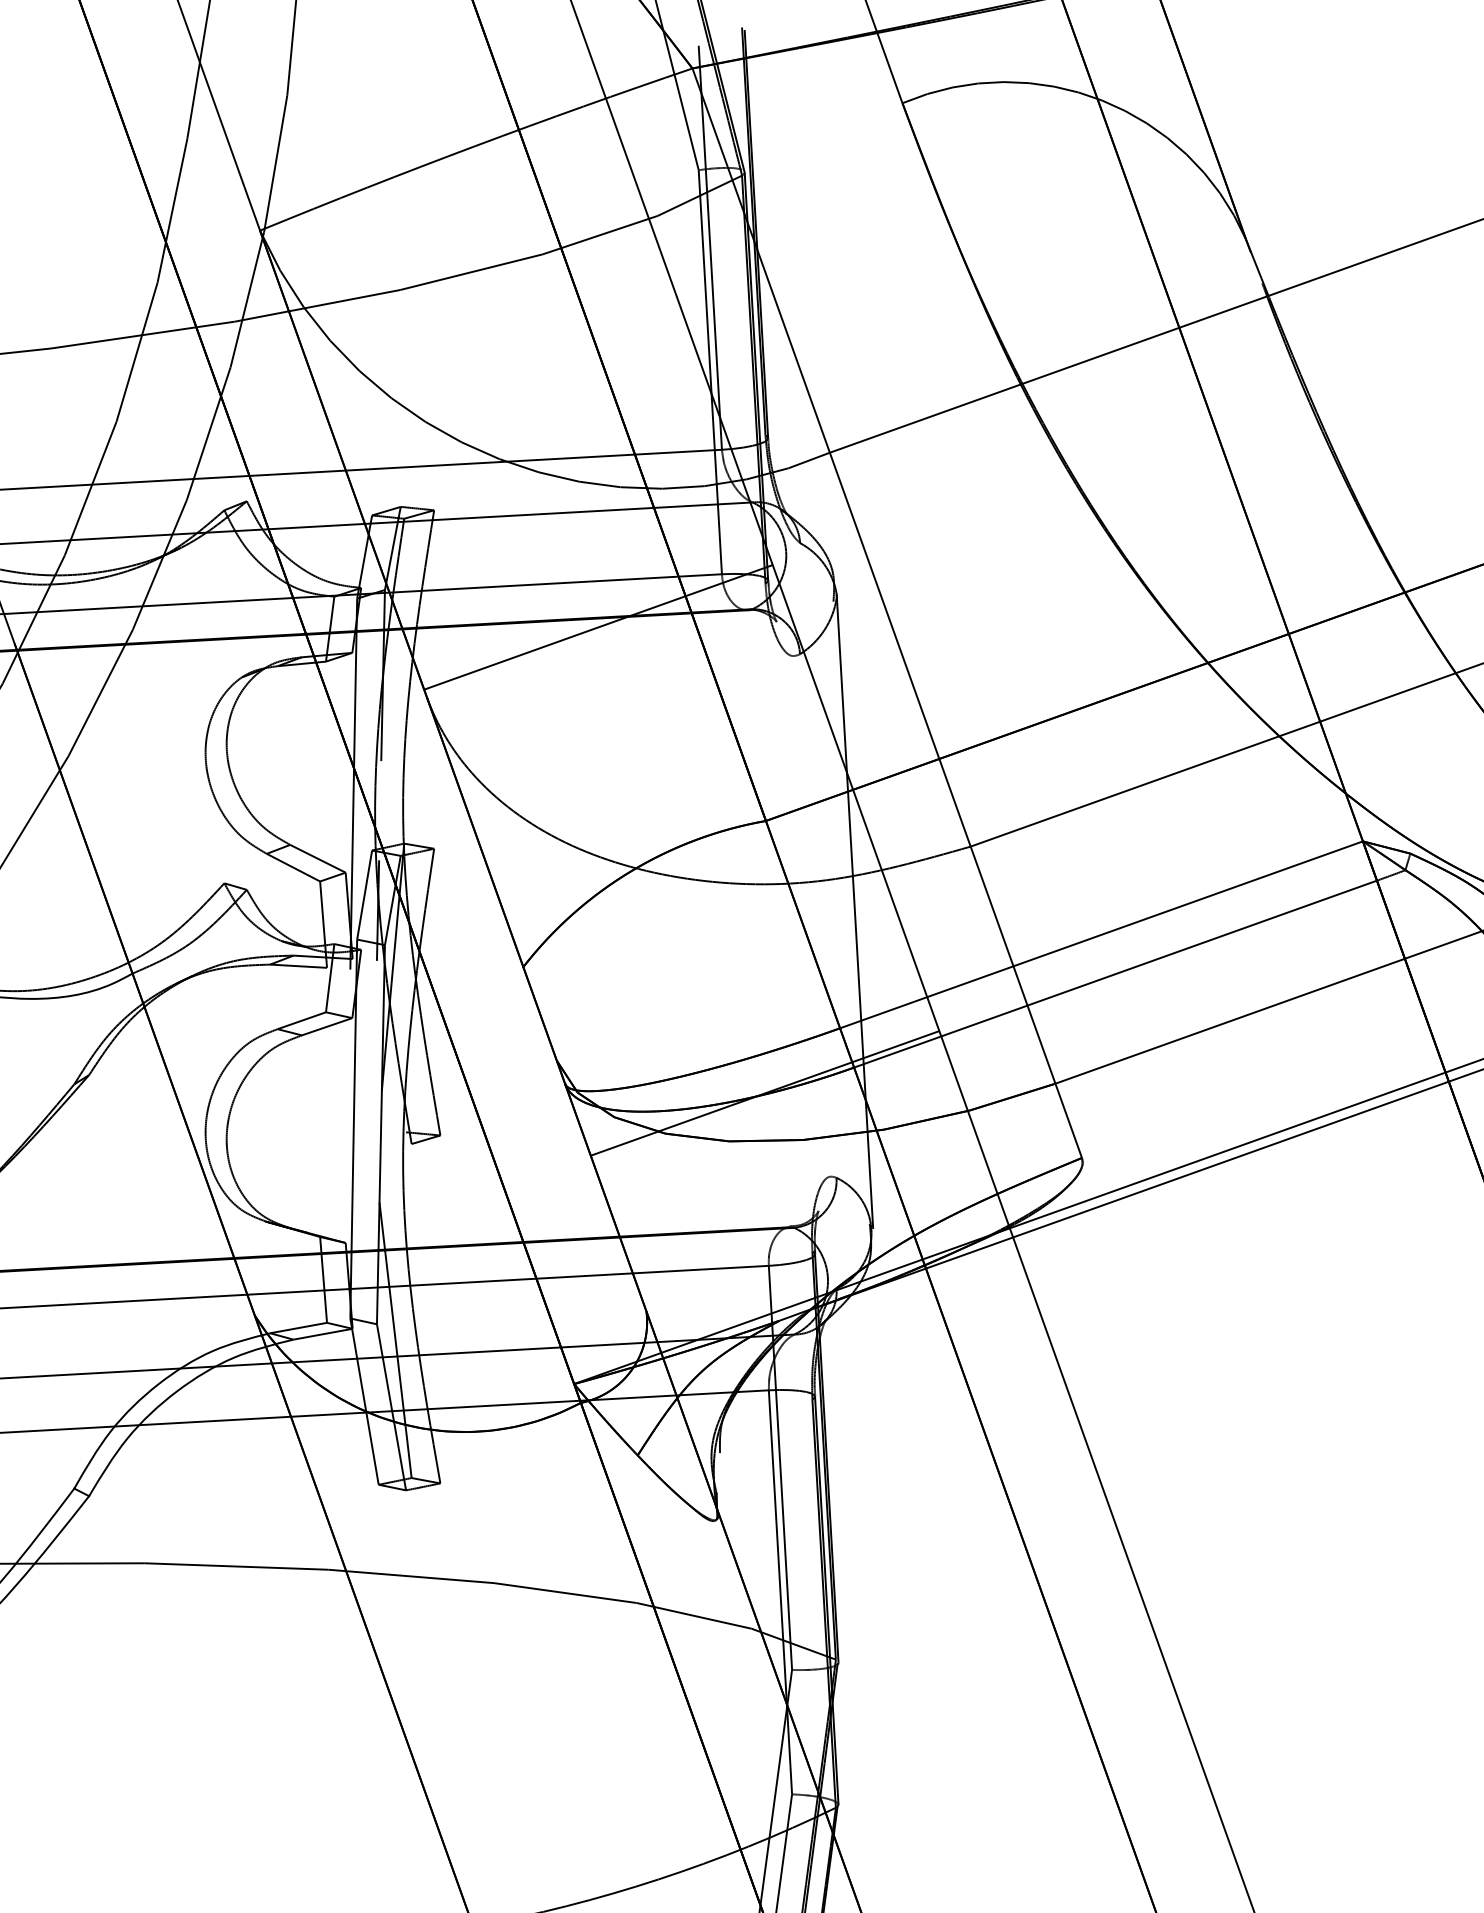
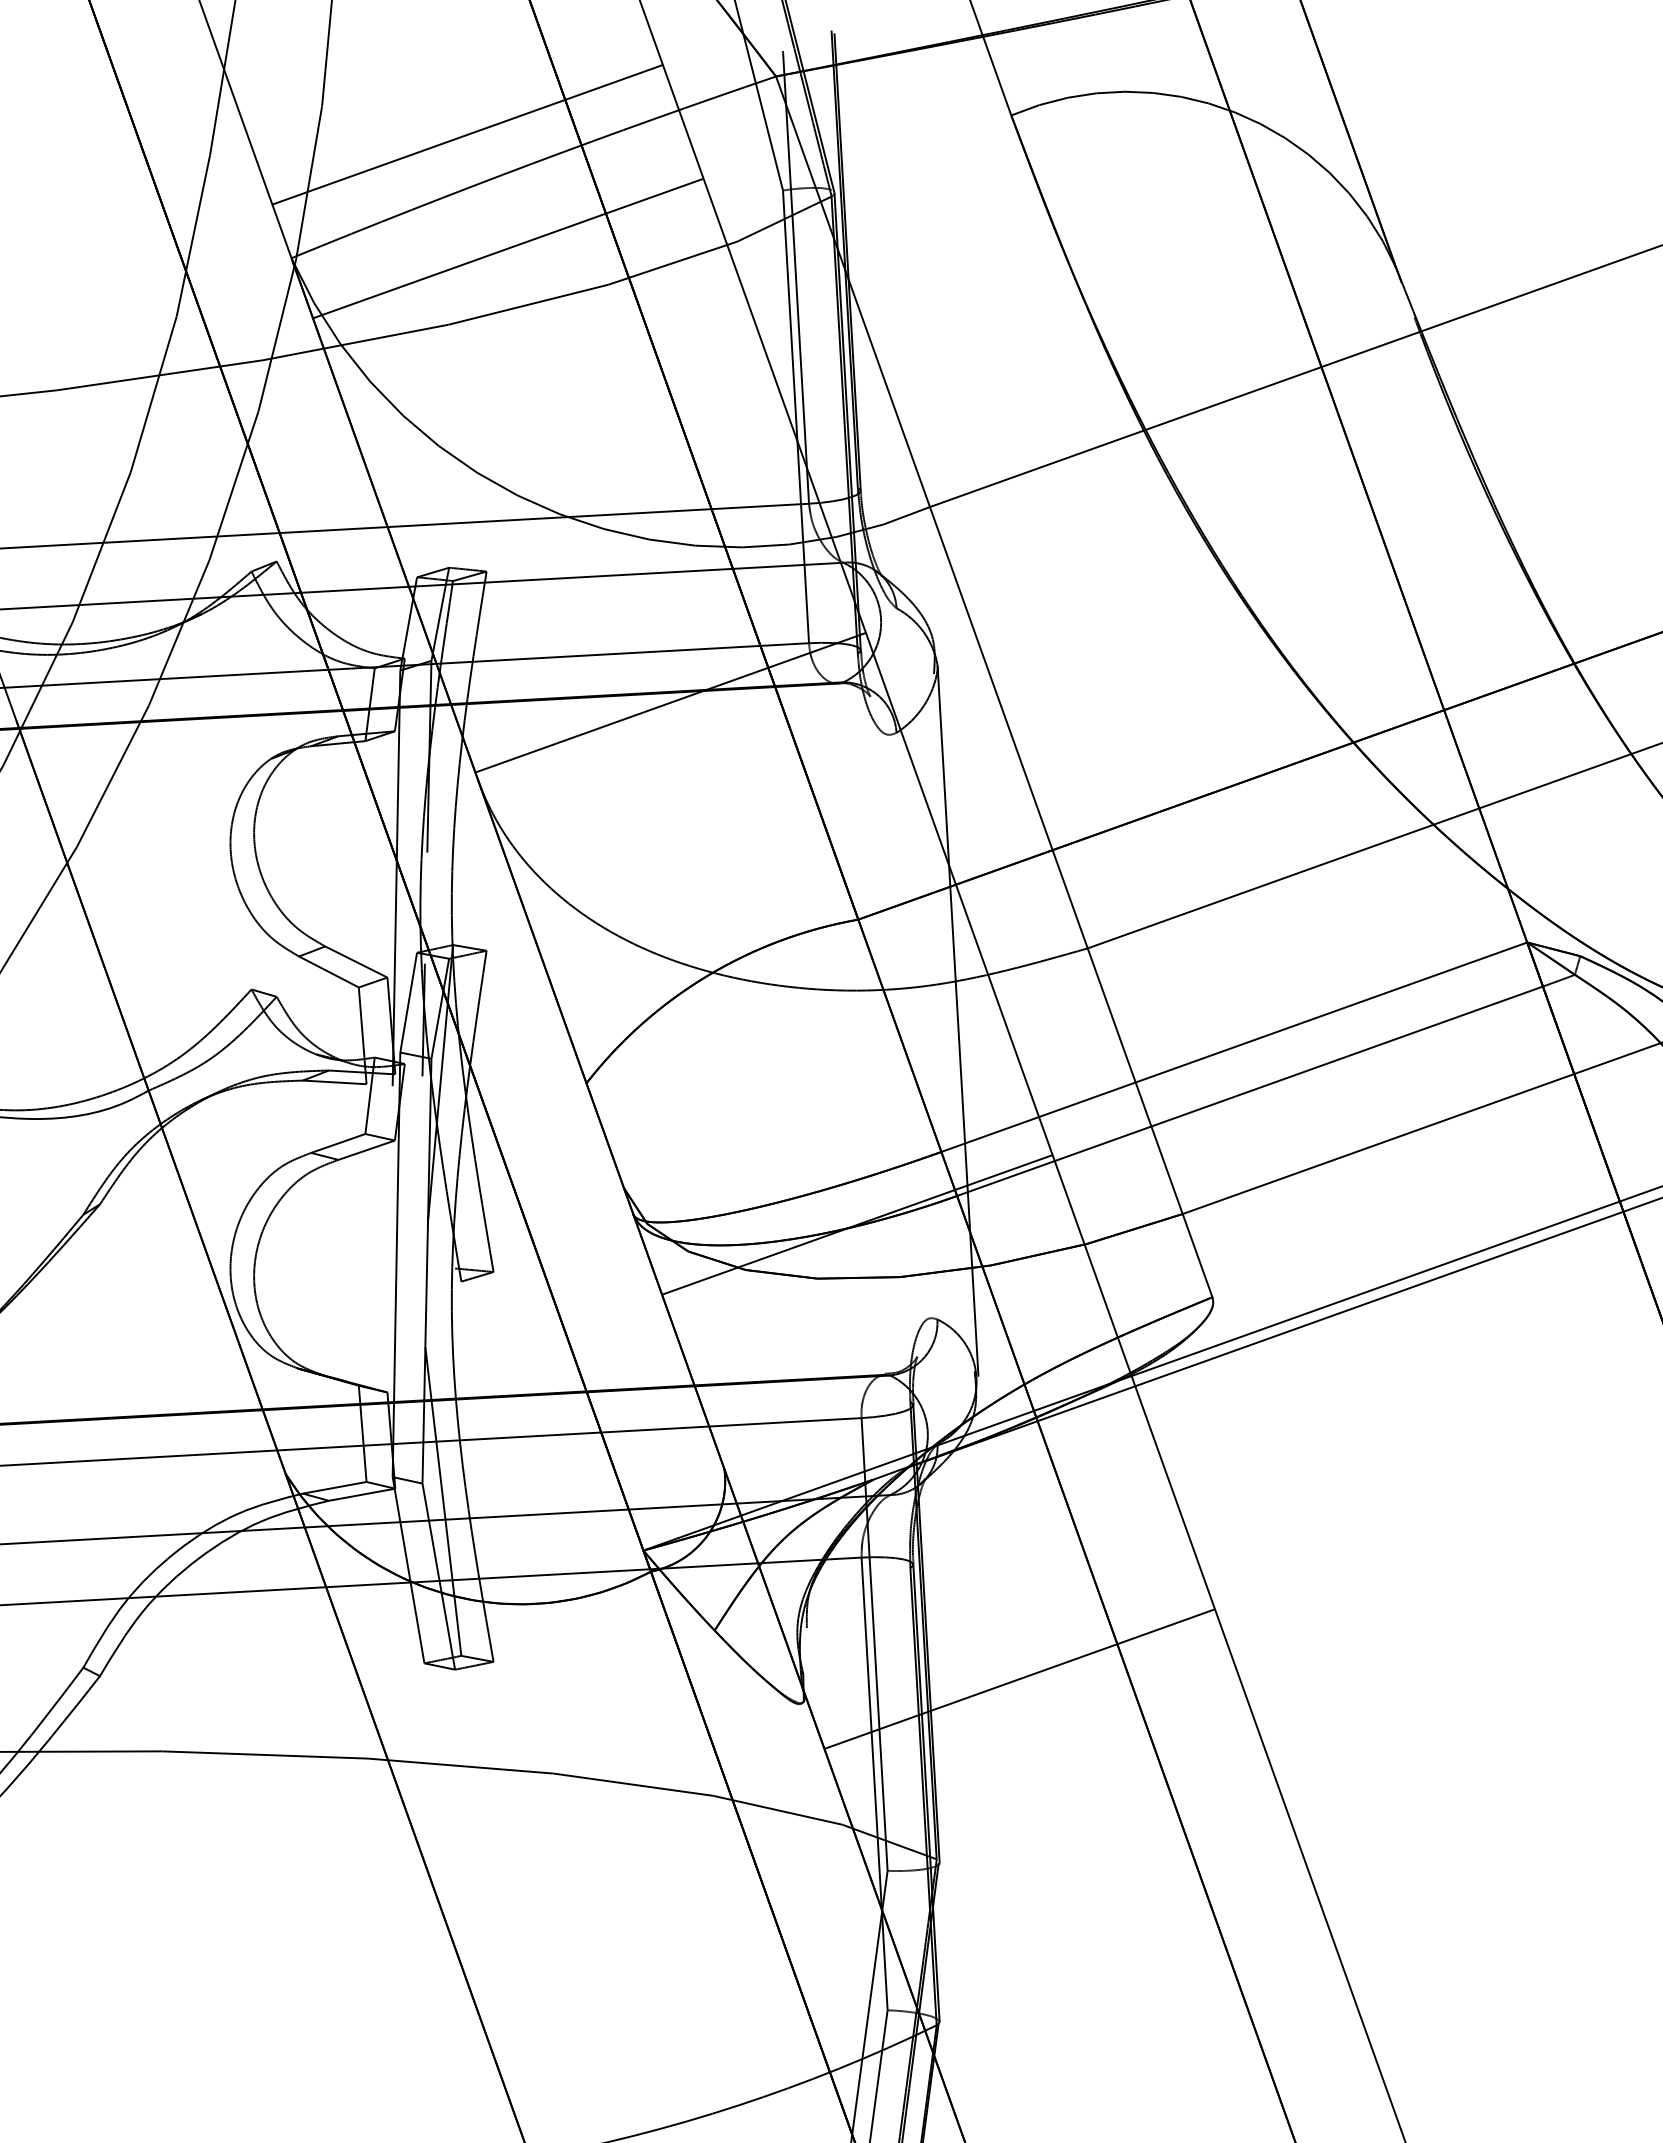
line: (417, 120) -> (467, 134), added
line: (453, 221) -> (508, 248), added
line: (909, 1498) -> (1019, 1678), added

